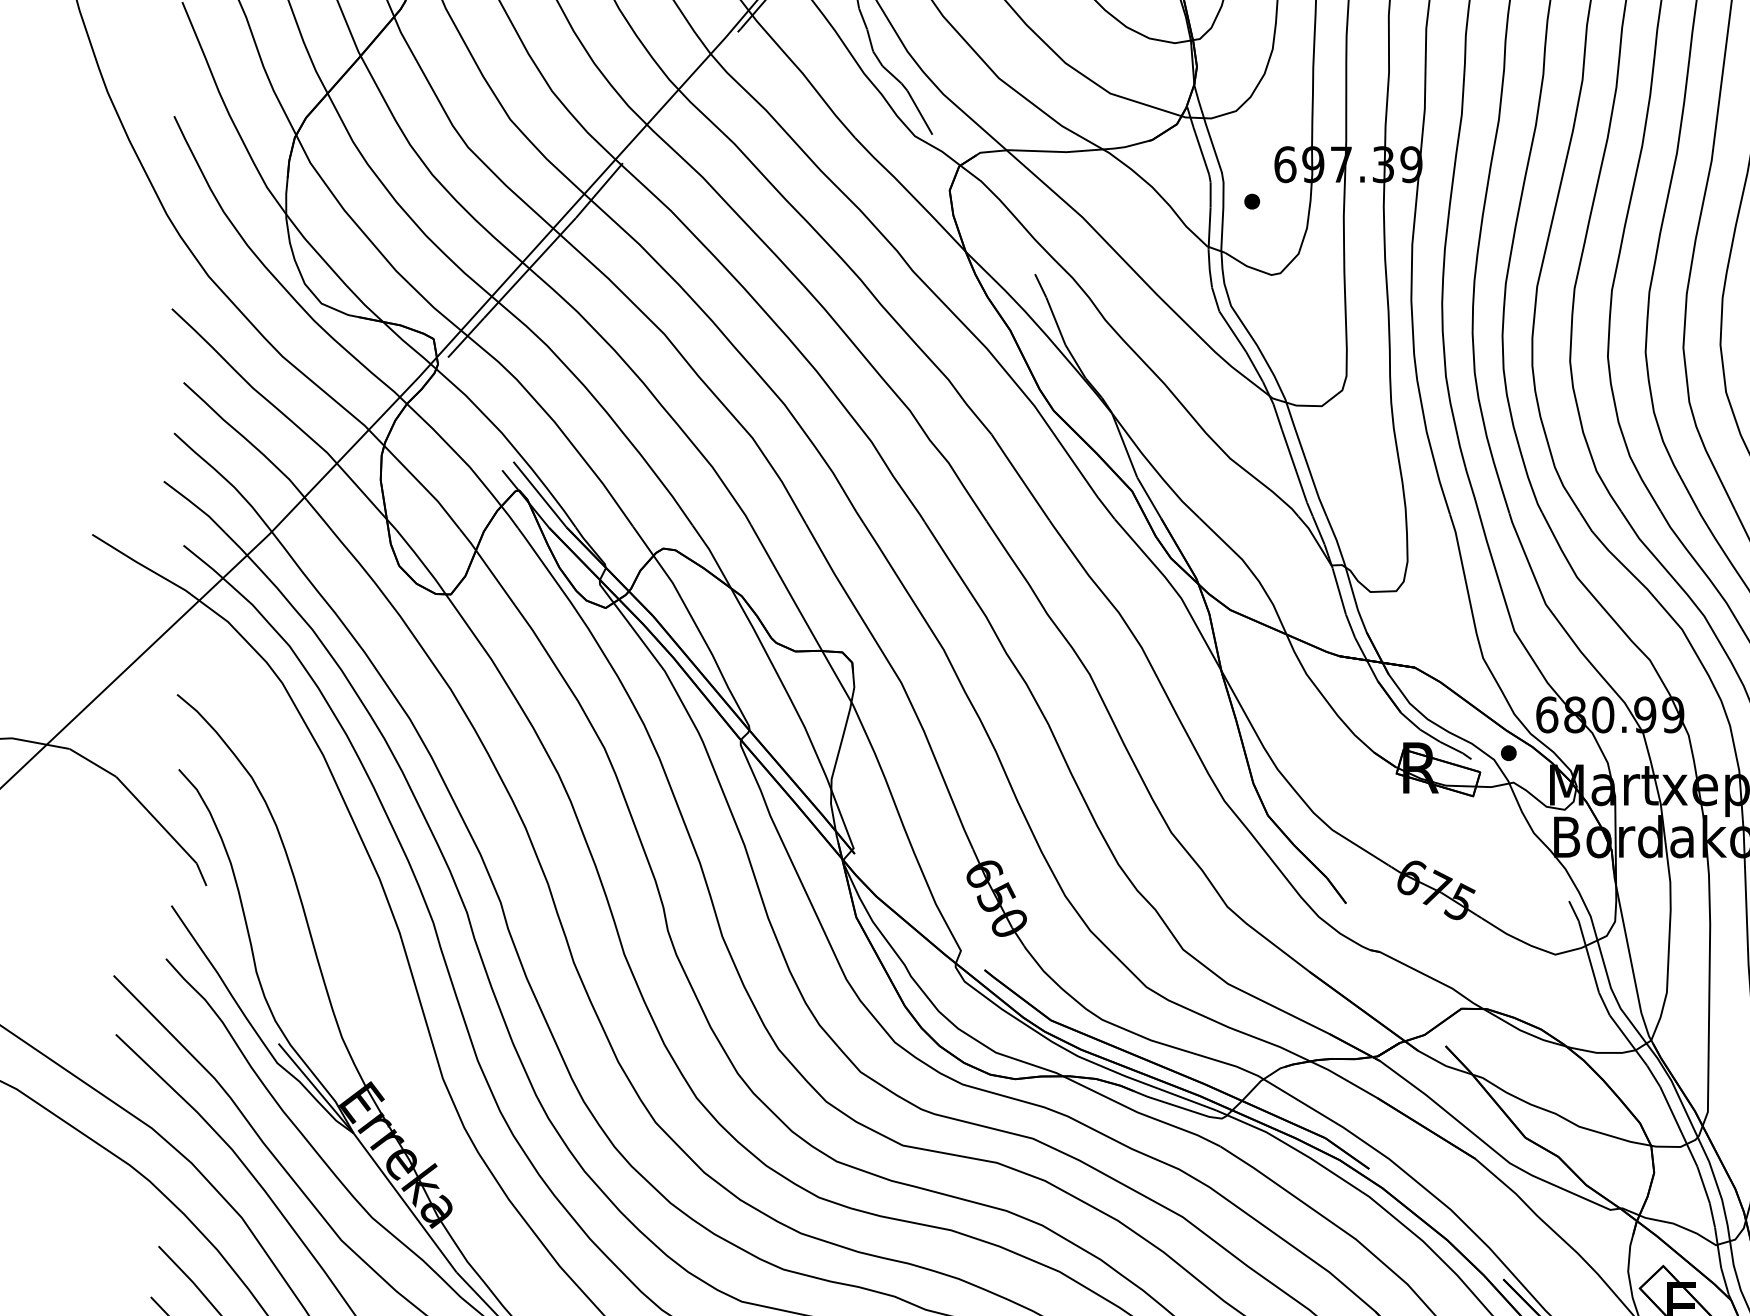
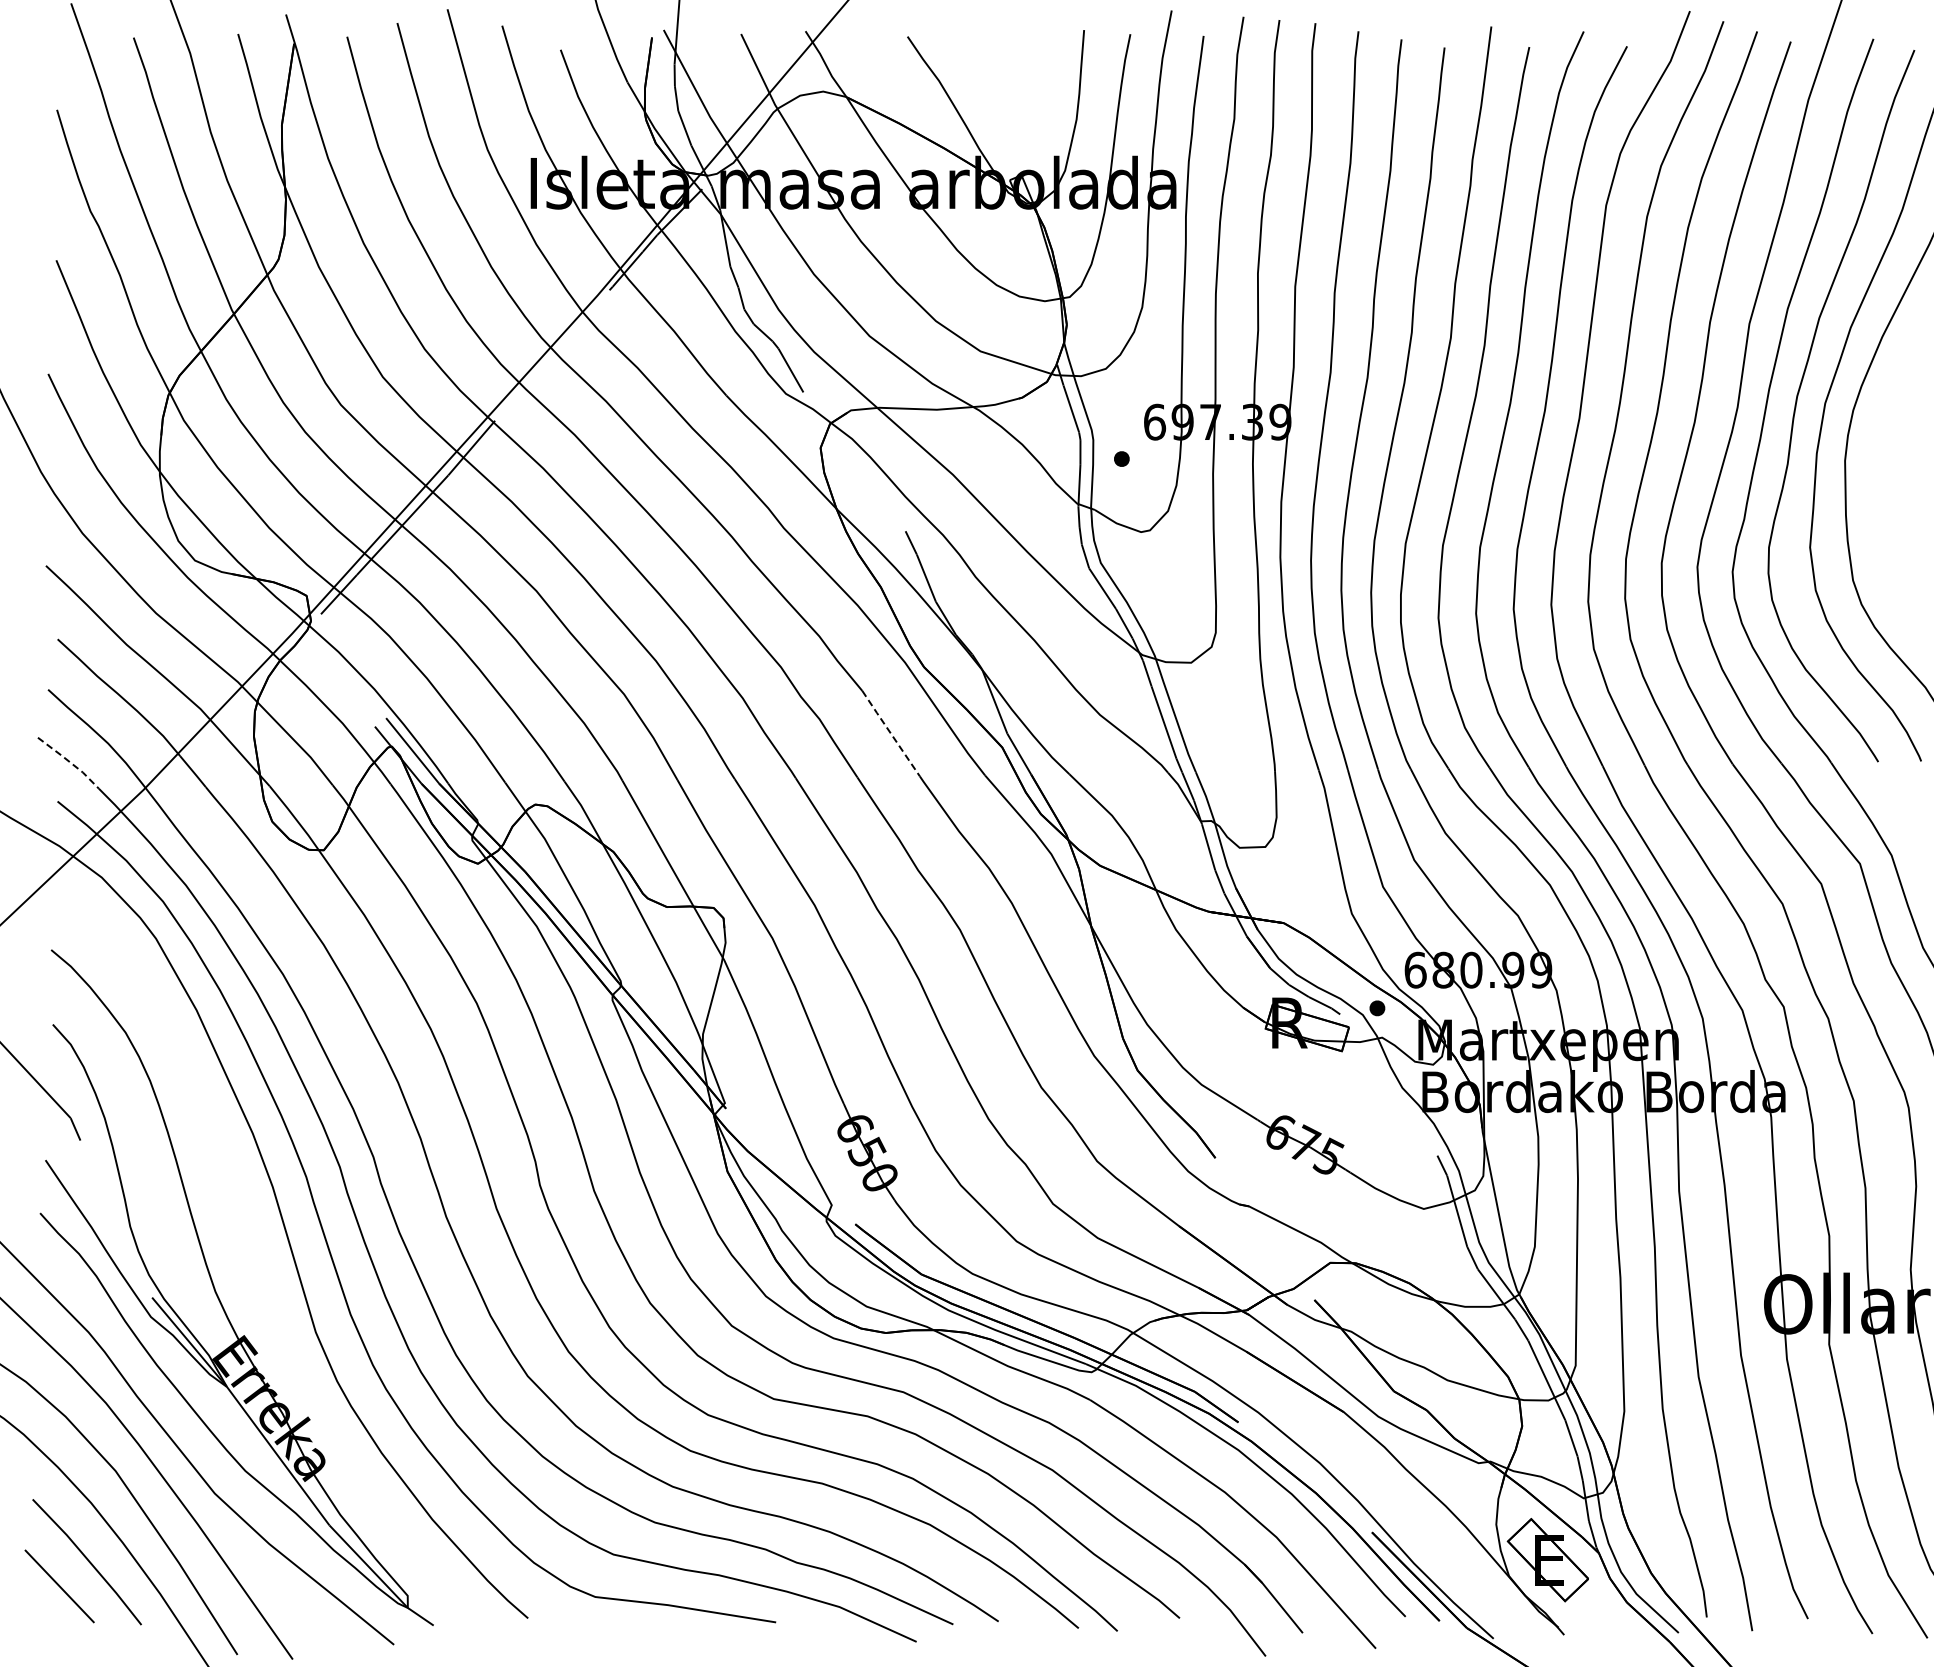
line: (1019, 477) -> (890, 733), solid -> dashed
line: (195, 506) -> (69, 762), solid -> dashed

